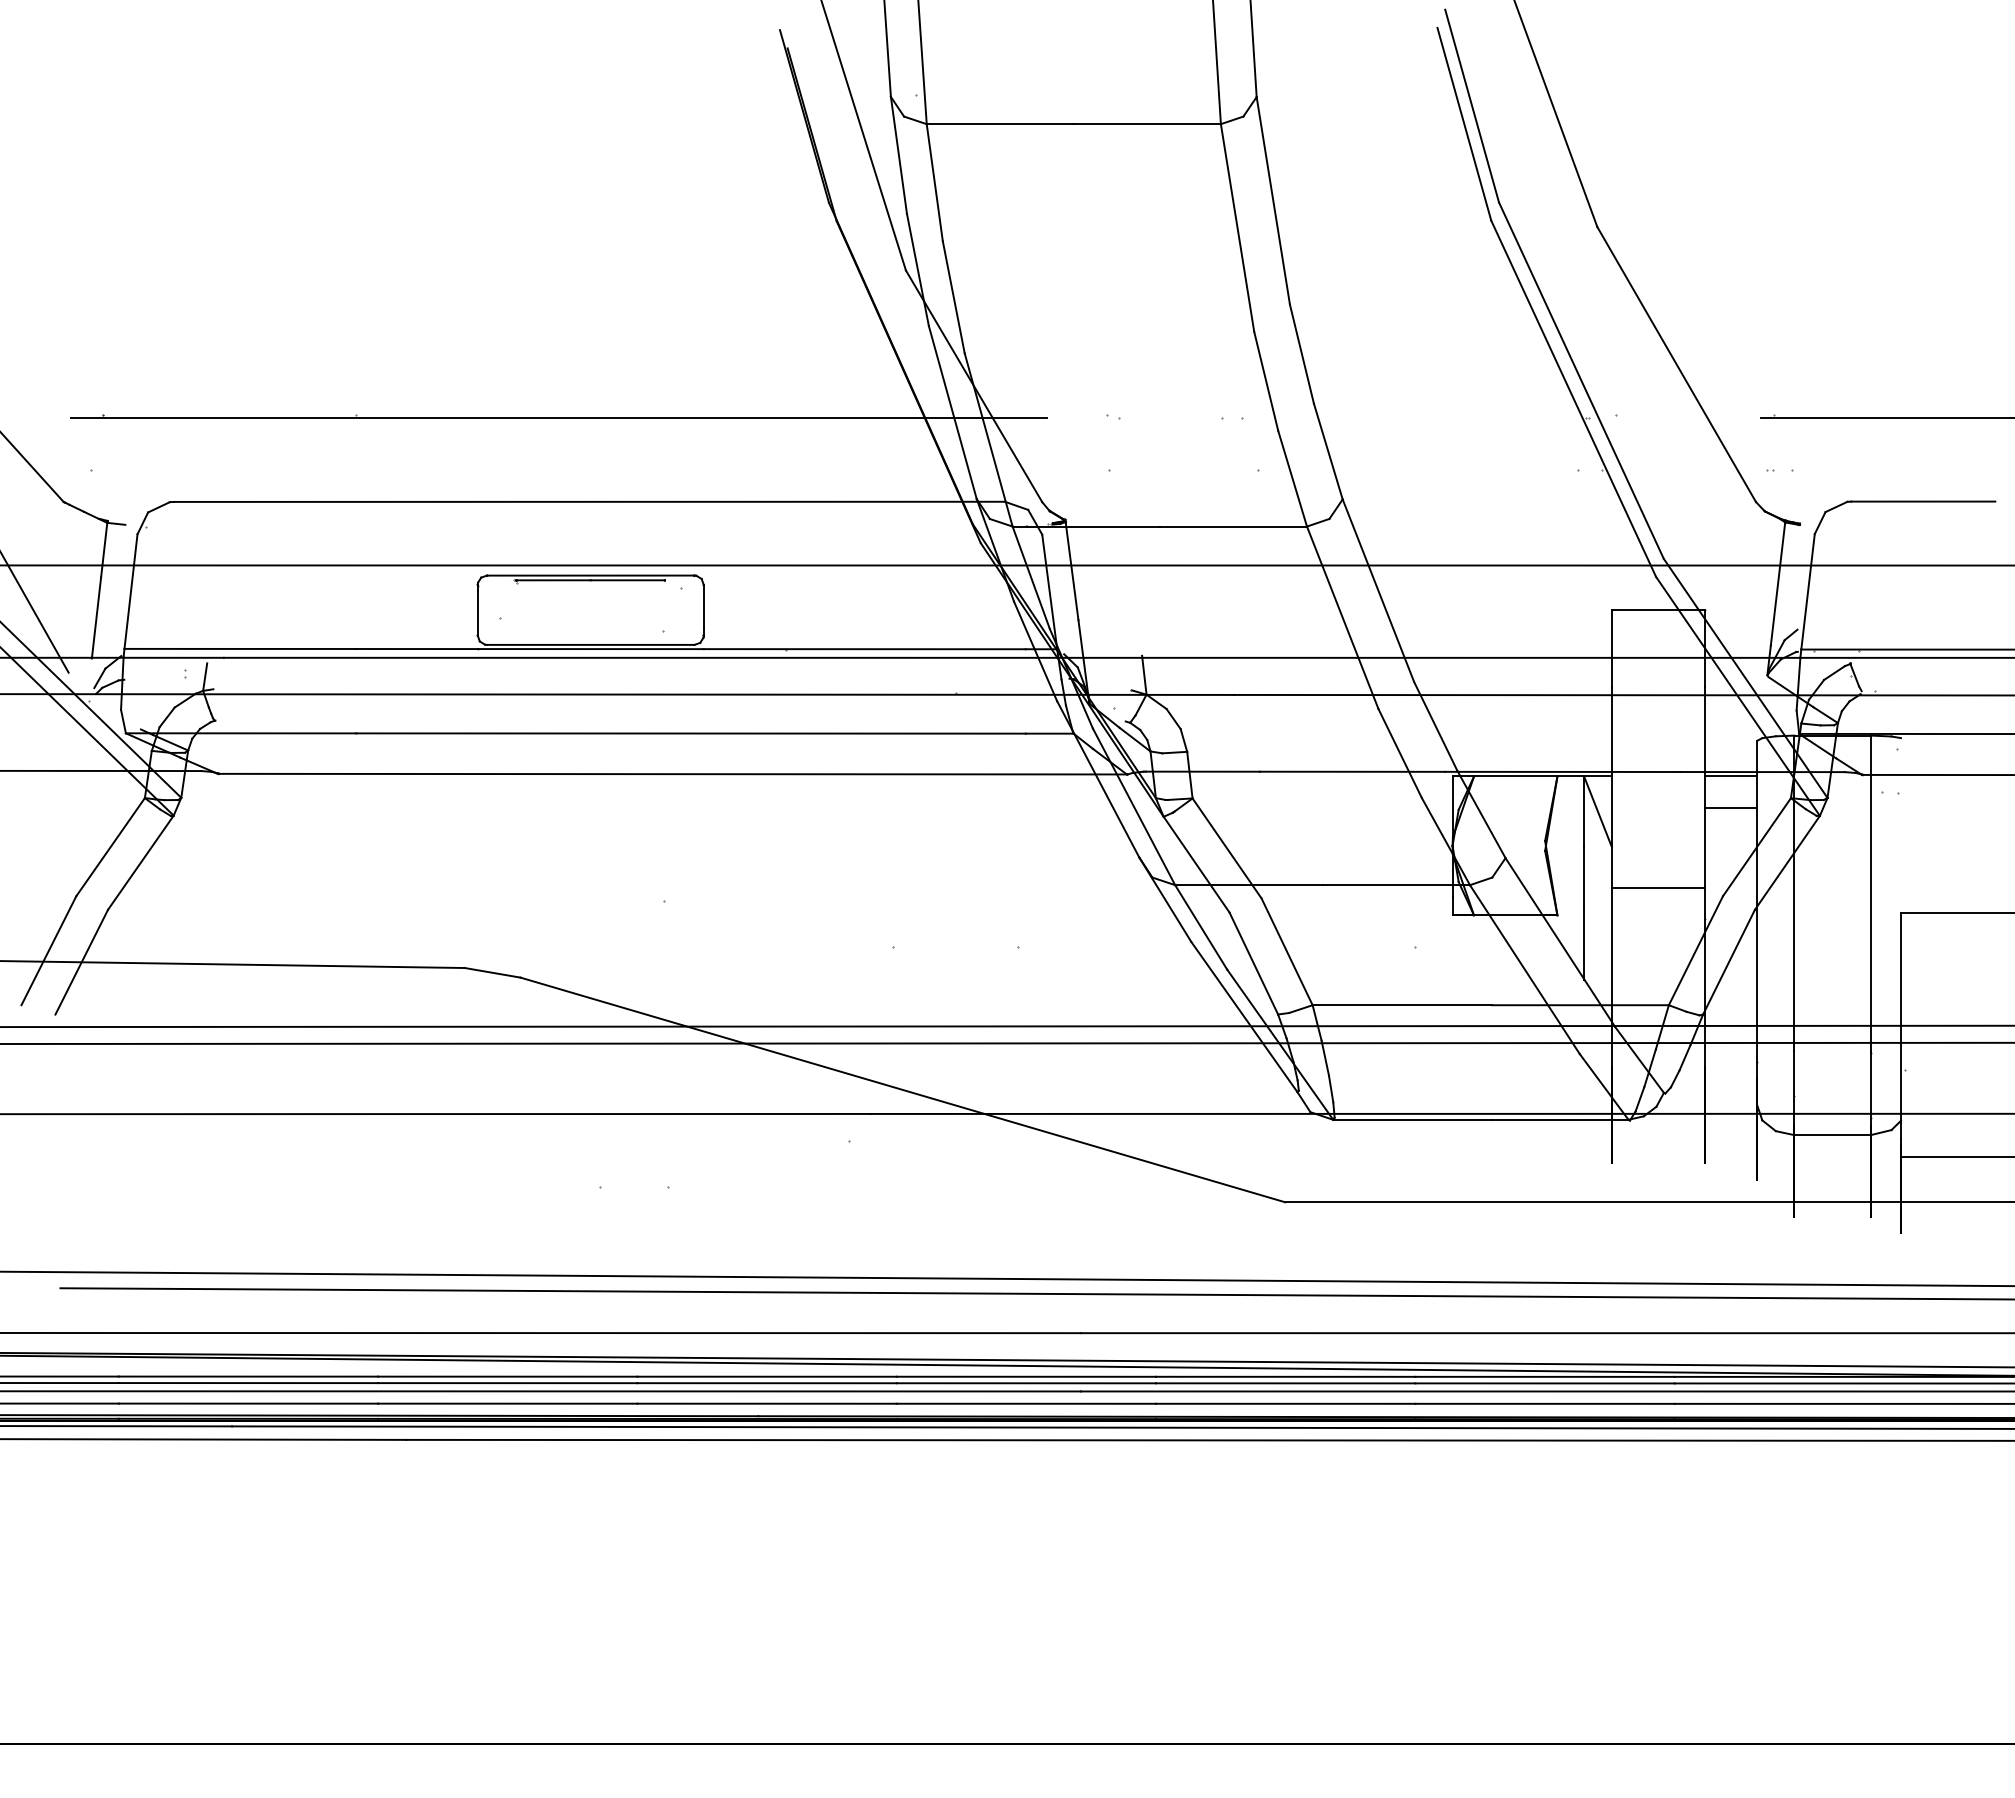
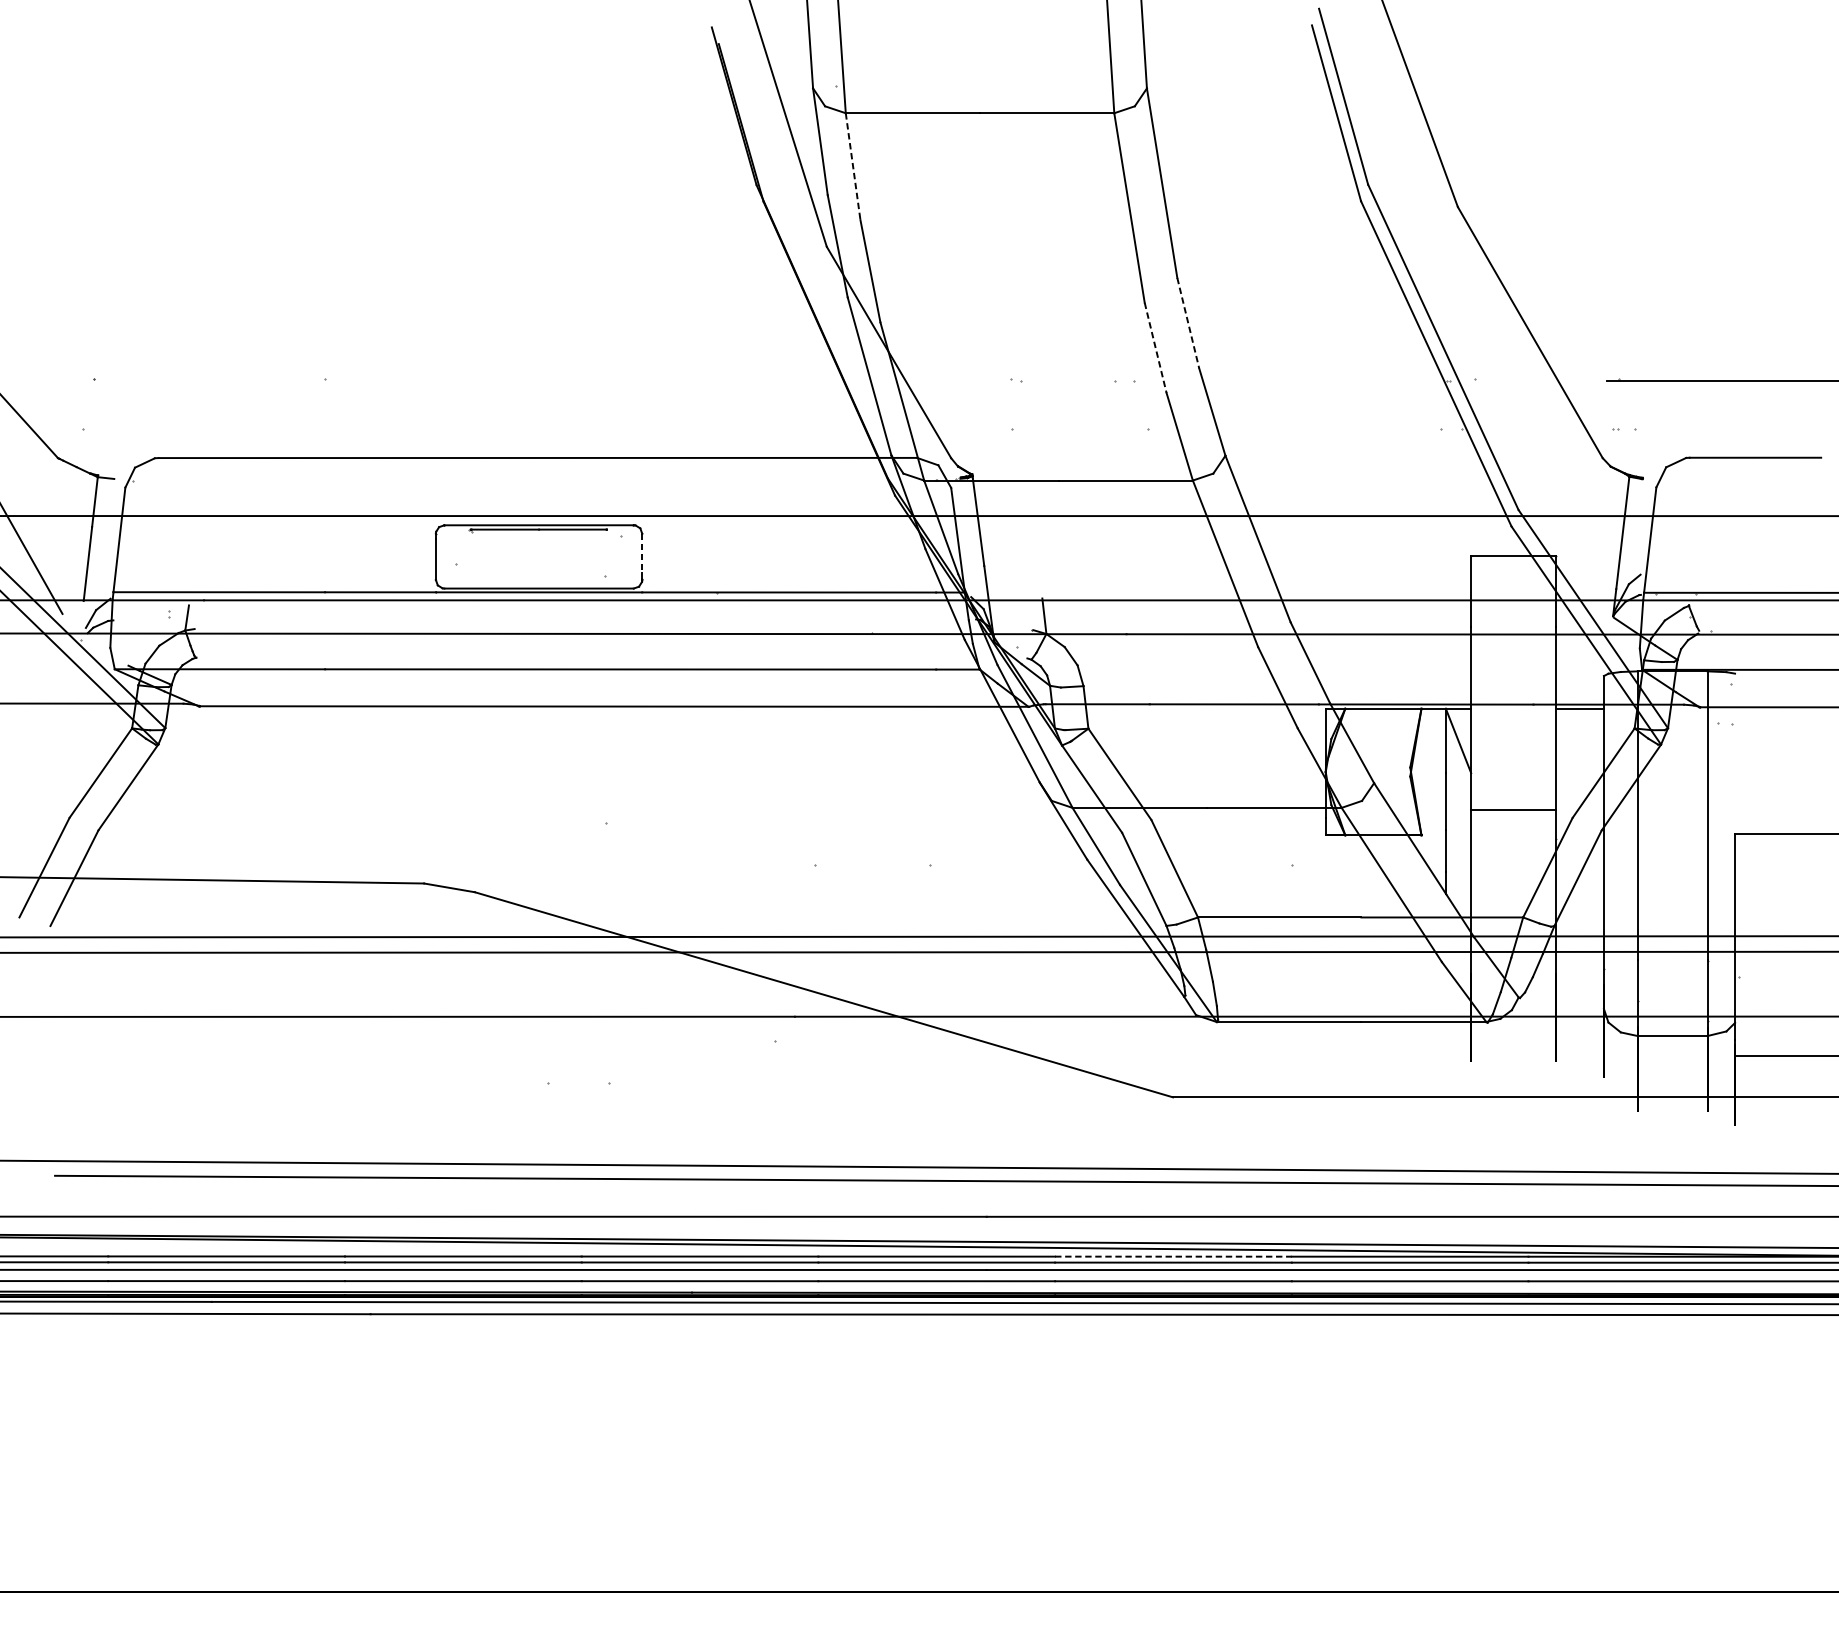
line: (934, 183) -> (852, 167), solid -> dashed
line: (1301, 354) -> (1187, 323), solid -> dashed
line: (1266, 381) -> (1155, 348), solid -> dashed
line: (558, 417) -> (509, 380), removed
line: (703, 606) -> (642, 553), solid -> dashed
line: (1730, 808) -> (1579, 737), removed
line: (1285, 1376) -> (1173, 1256), solid -> dashed

